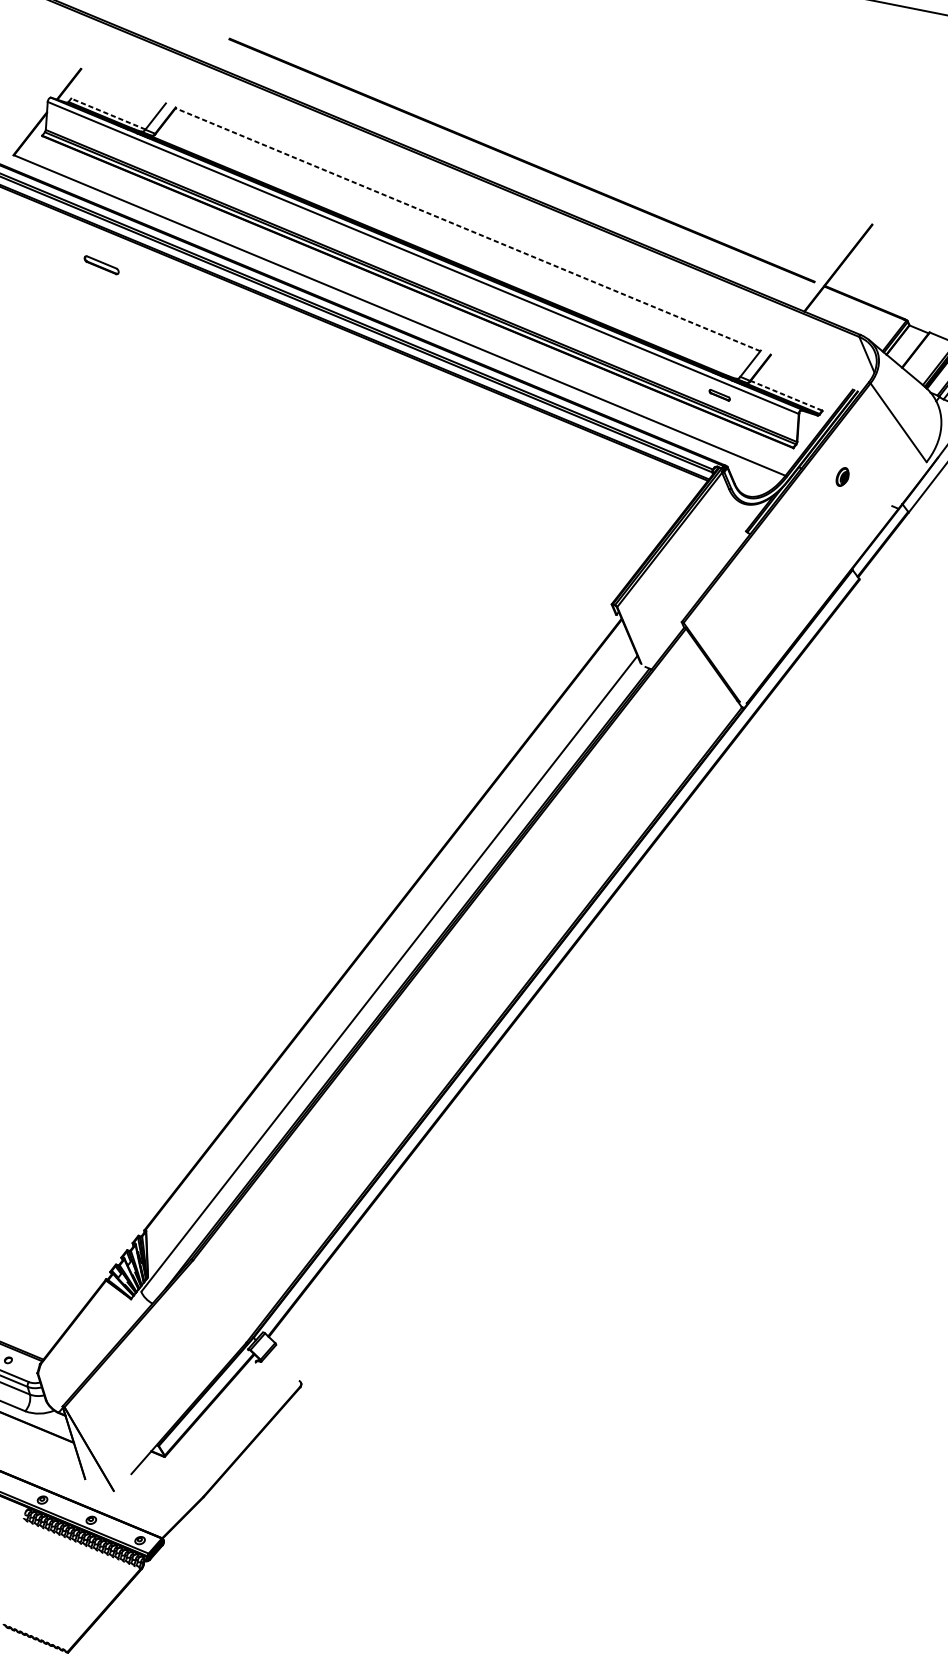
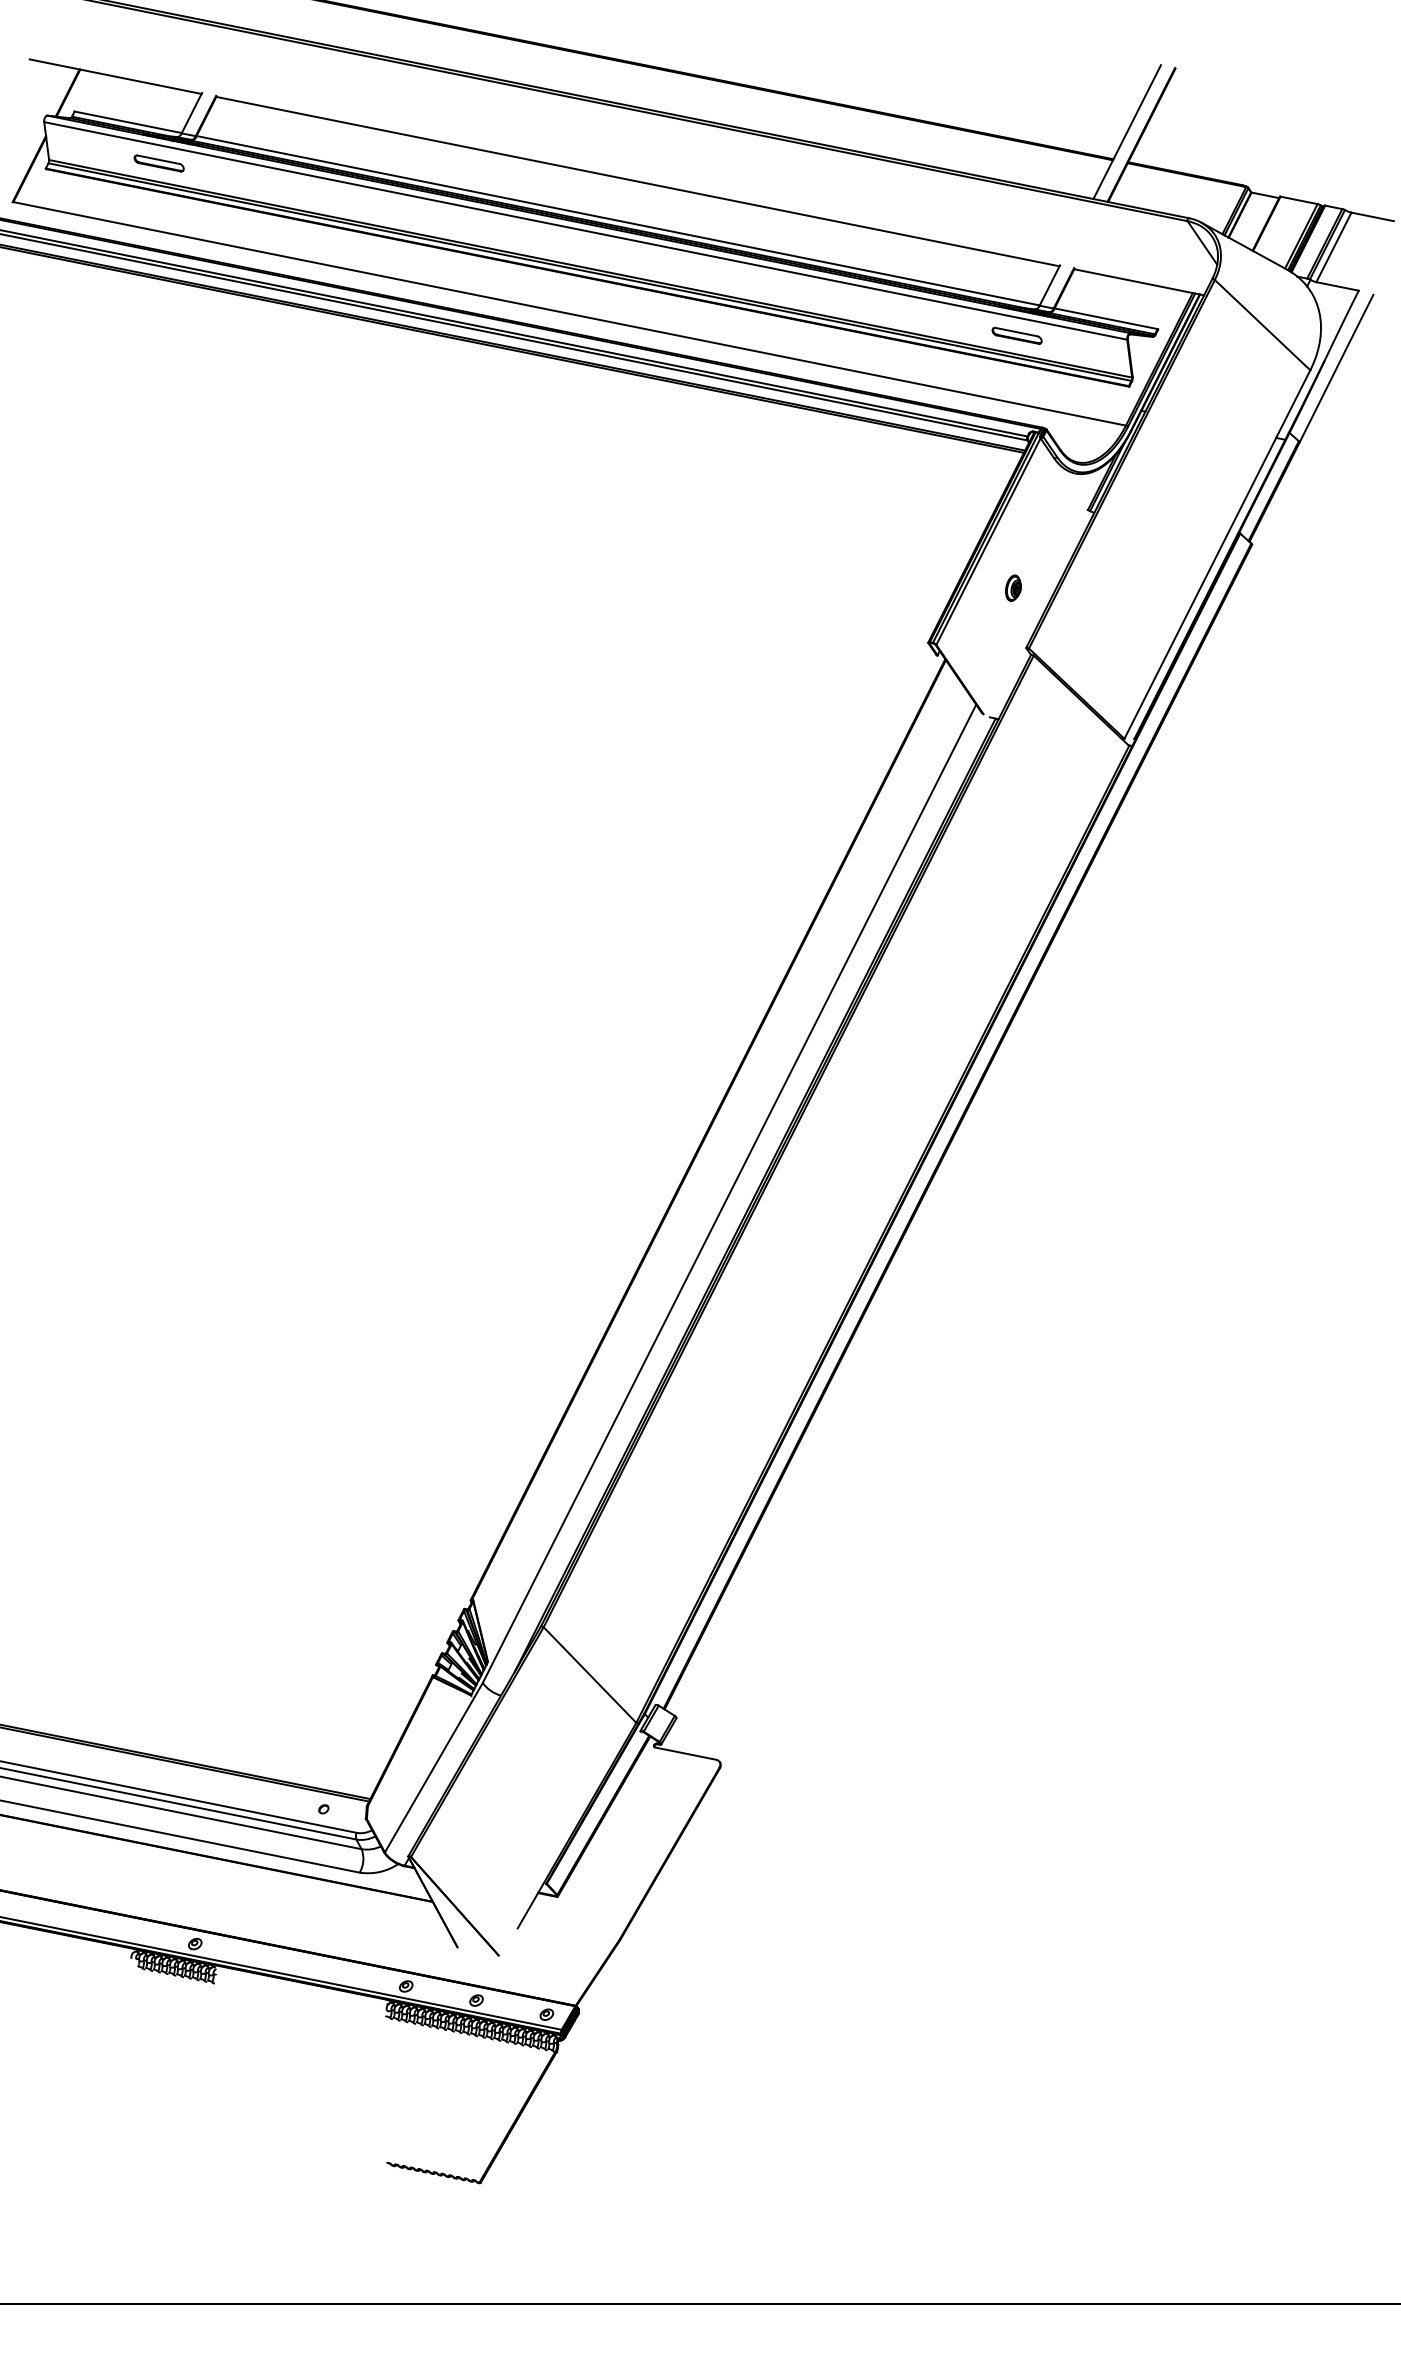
line: (105, 79) -> (115, 76), added
line: (108, 114) -> (128, 122), dashed -> solid
line: (467, 229) -> (637, 181), dashed -> solid
line: (447, 254) -> (617, 220), added
line: (827, 264) -> (1126, 132), added
part: (101, 265) -> (158, 163), moved
line: (815, 374) -> (1139, 282), added
part: (719, 395) -> (1016, 335), size x1.67
line: (786, 395) -> (1106, 318), dashed -> solid
part: (842, 476) -> (1013, 587), moved
line: (833, 581) -> (1217, 554), added
line: (219, 1300) -> (589, 1674), added
line: (93, 1345) -> (433, 1767), added
line: (277, 1371) -> (685, 1753), added

